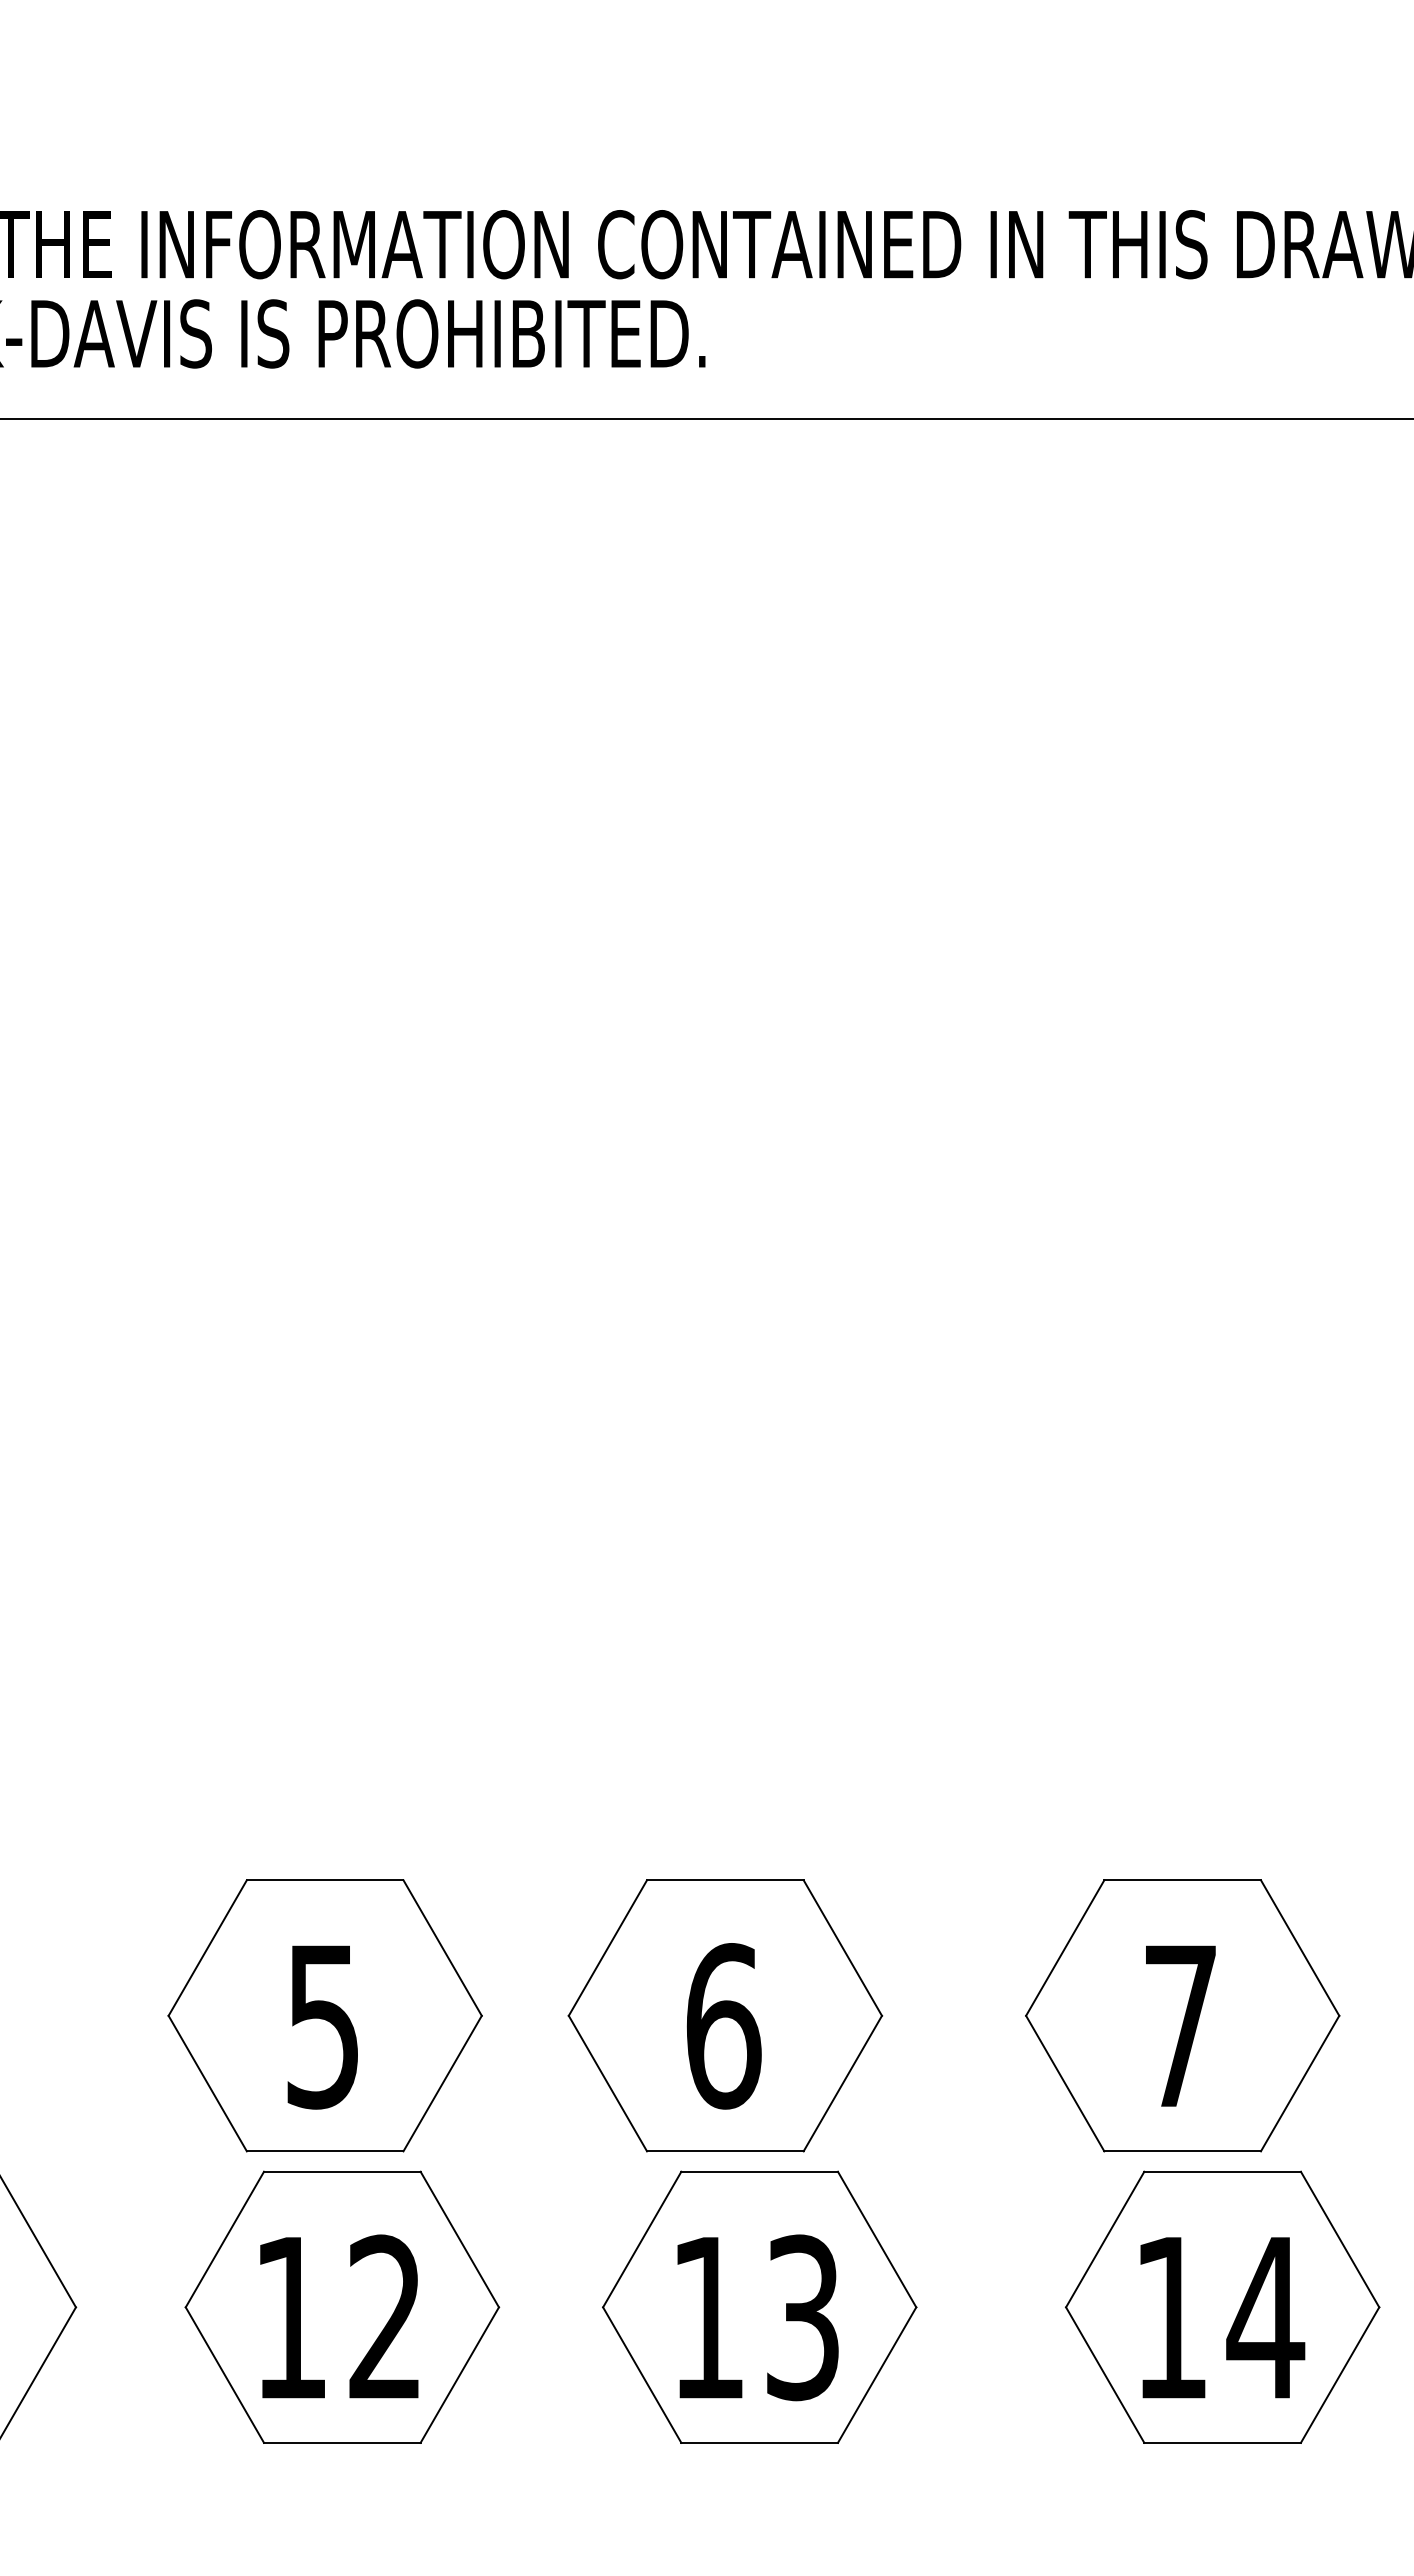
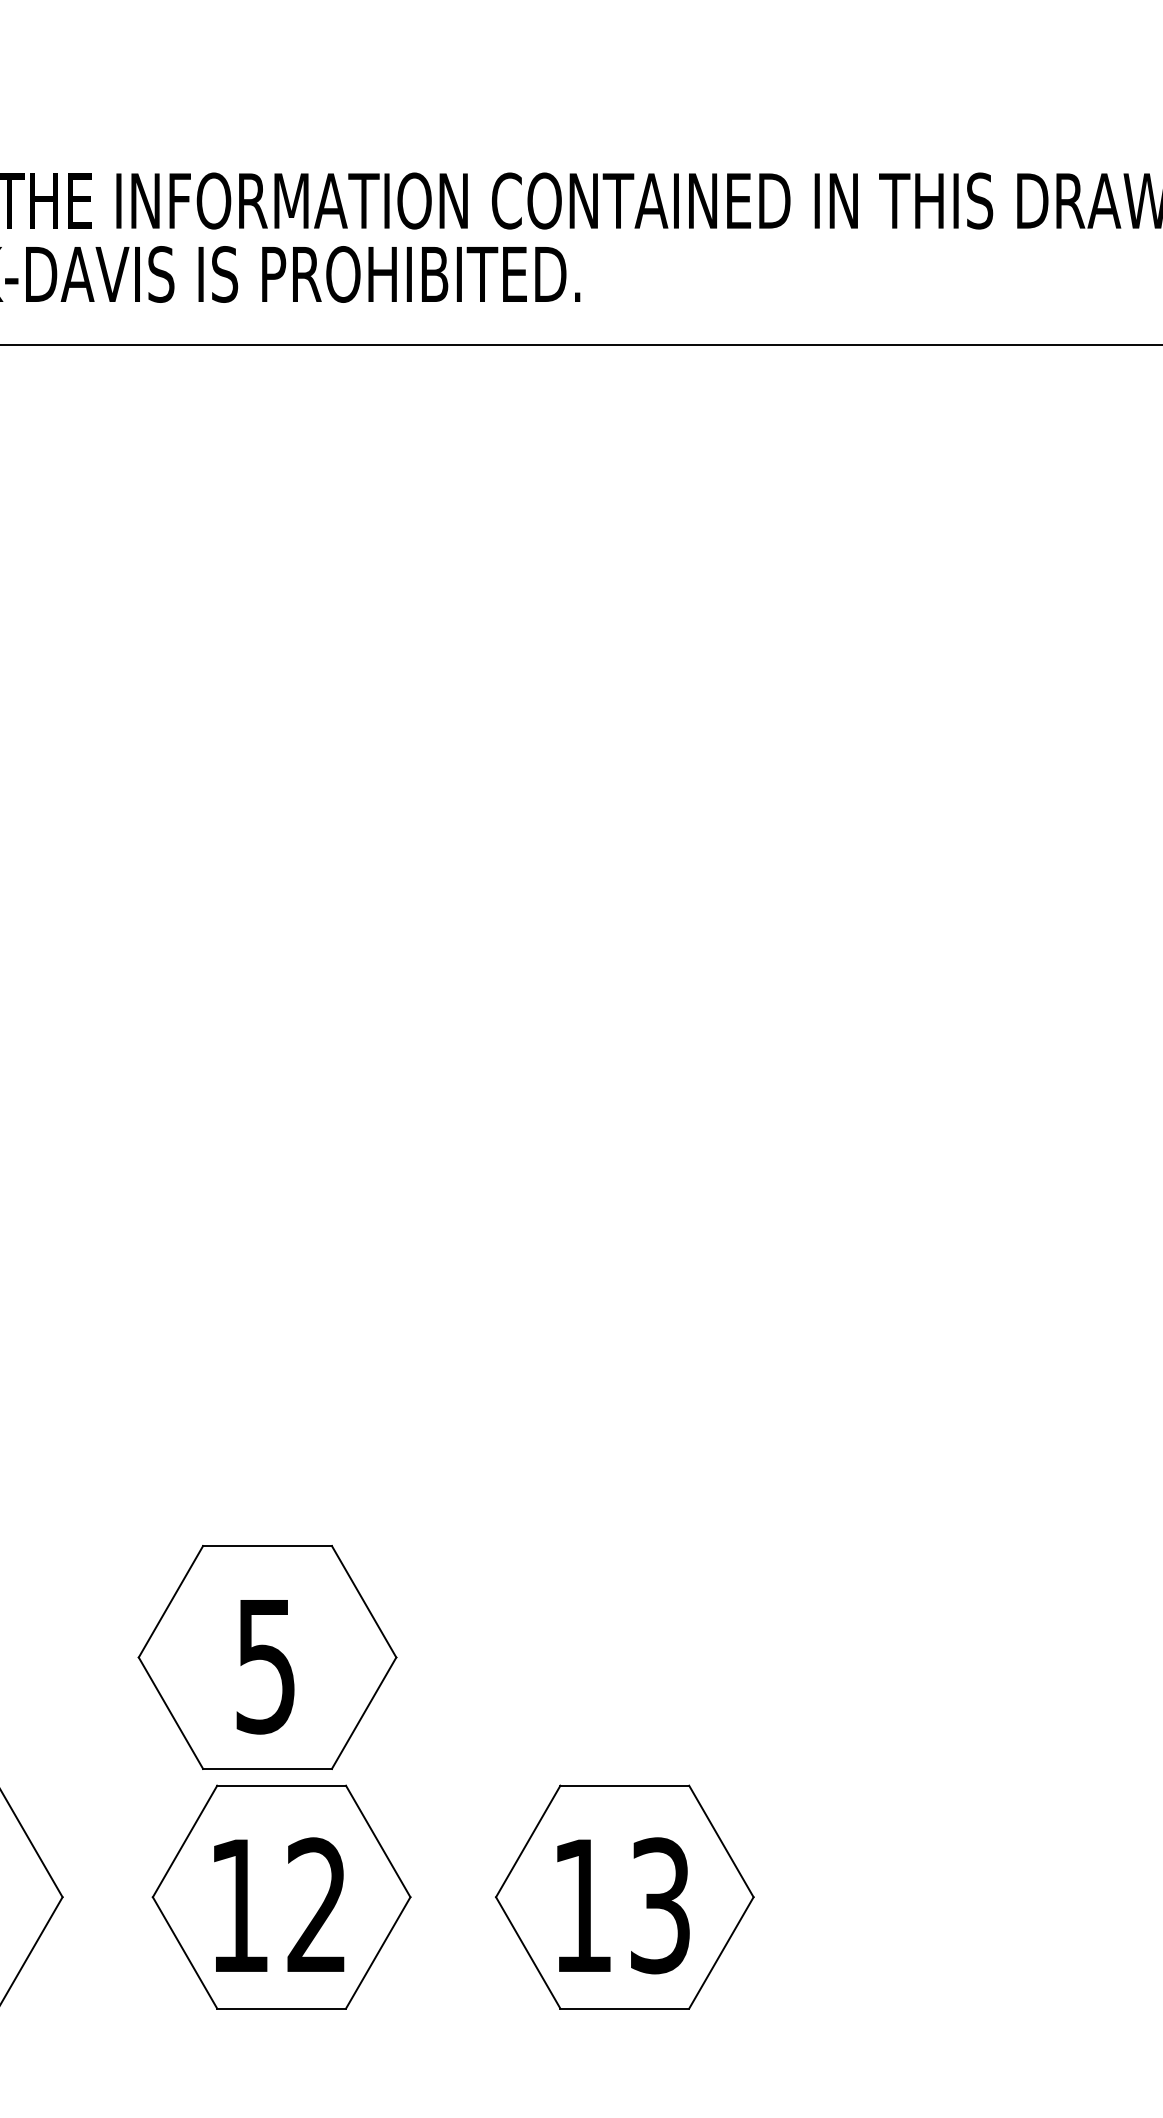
part: (725, 2015) -> (596, 1657), removed
part: (1182, 2015) -> (972, 1657), removed
part: (1222, 2306) -> (1005, 1896), removed

